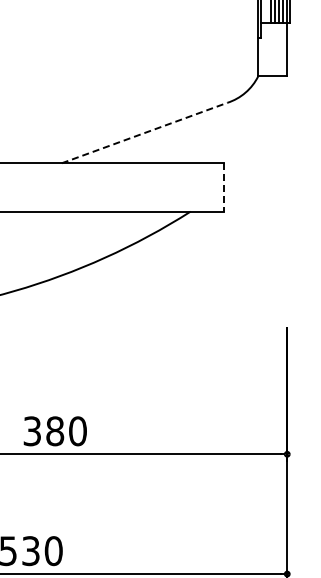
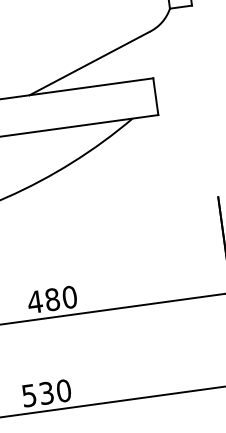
line: (145, 132) -> (90, 63), dashed -> solid
line: (224, 187) -> (155, 96), dashed -> solid
text: (31, 431) -> (34, 302), 380 -> 480

